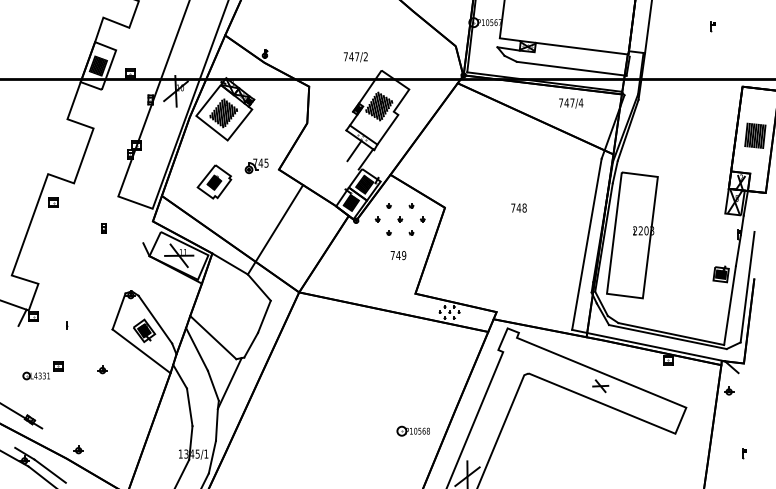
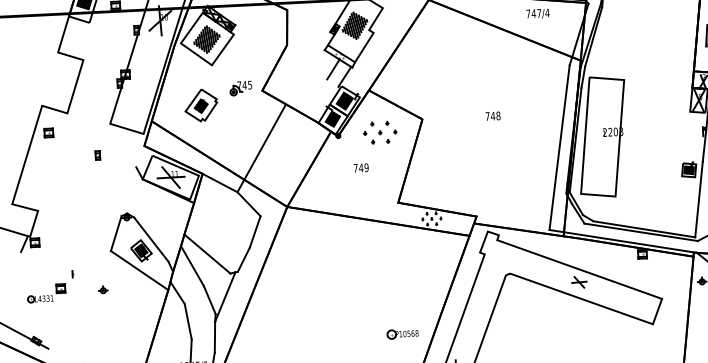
part: (399, 219) -> (379, 132), size x0.7
text: (398, 255) -> (361, 168), moved
part: (67, 325) -> (72, 273), moved

